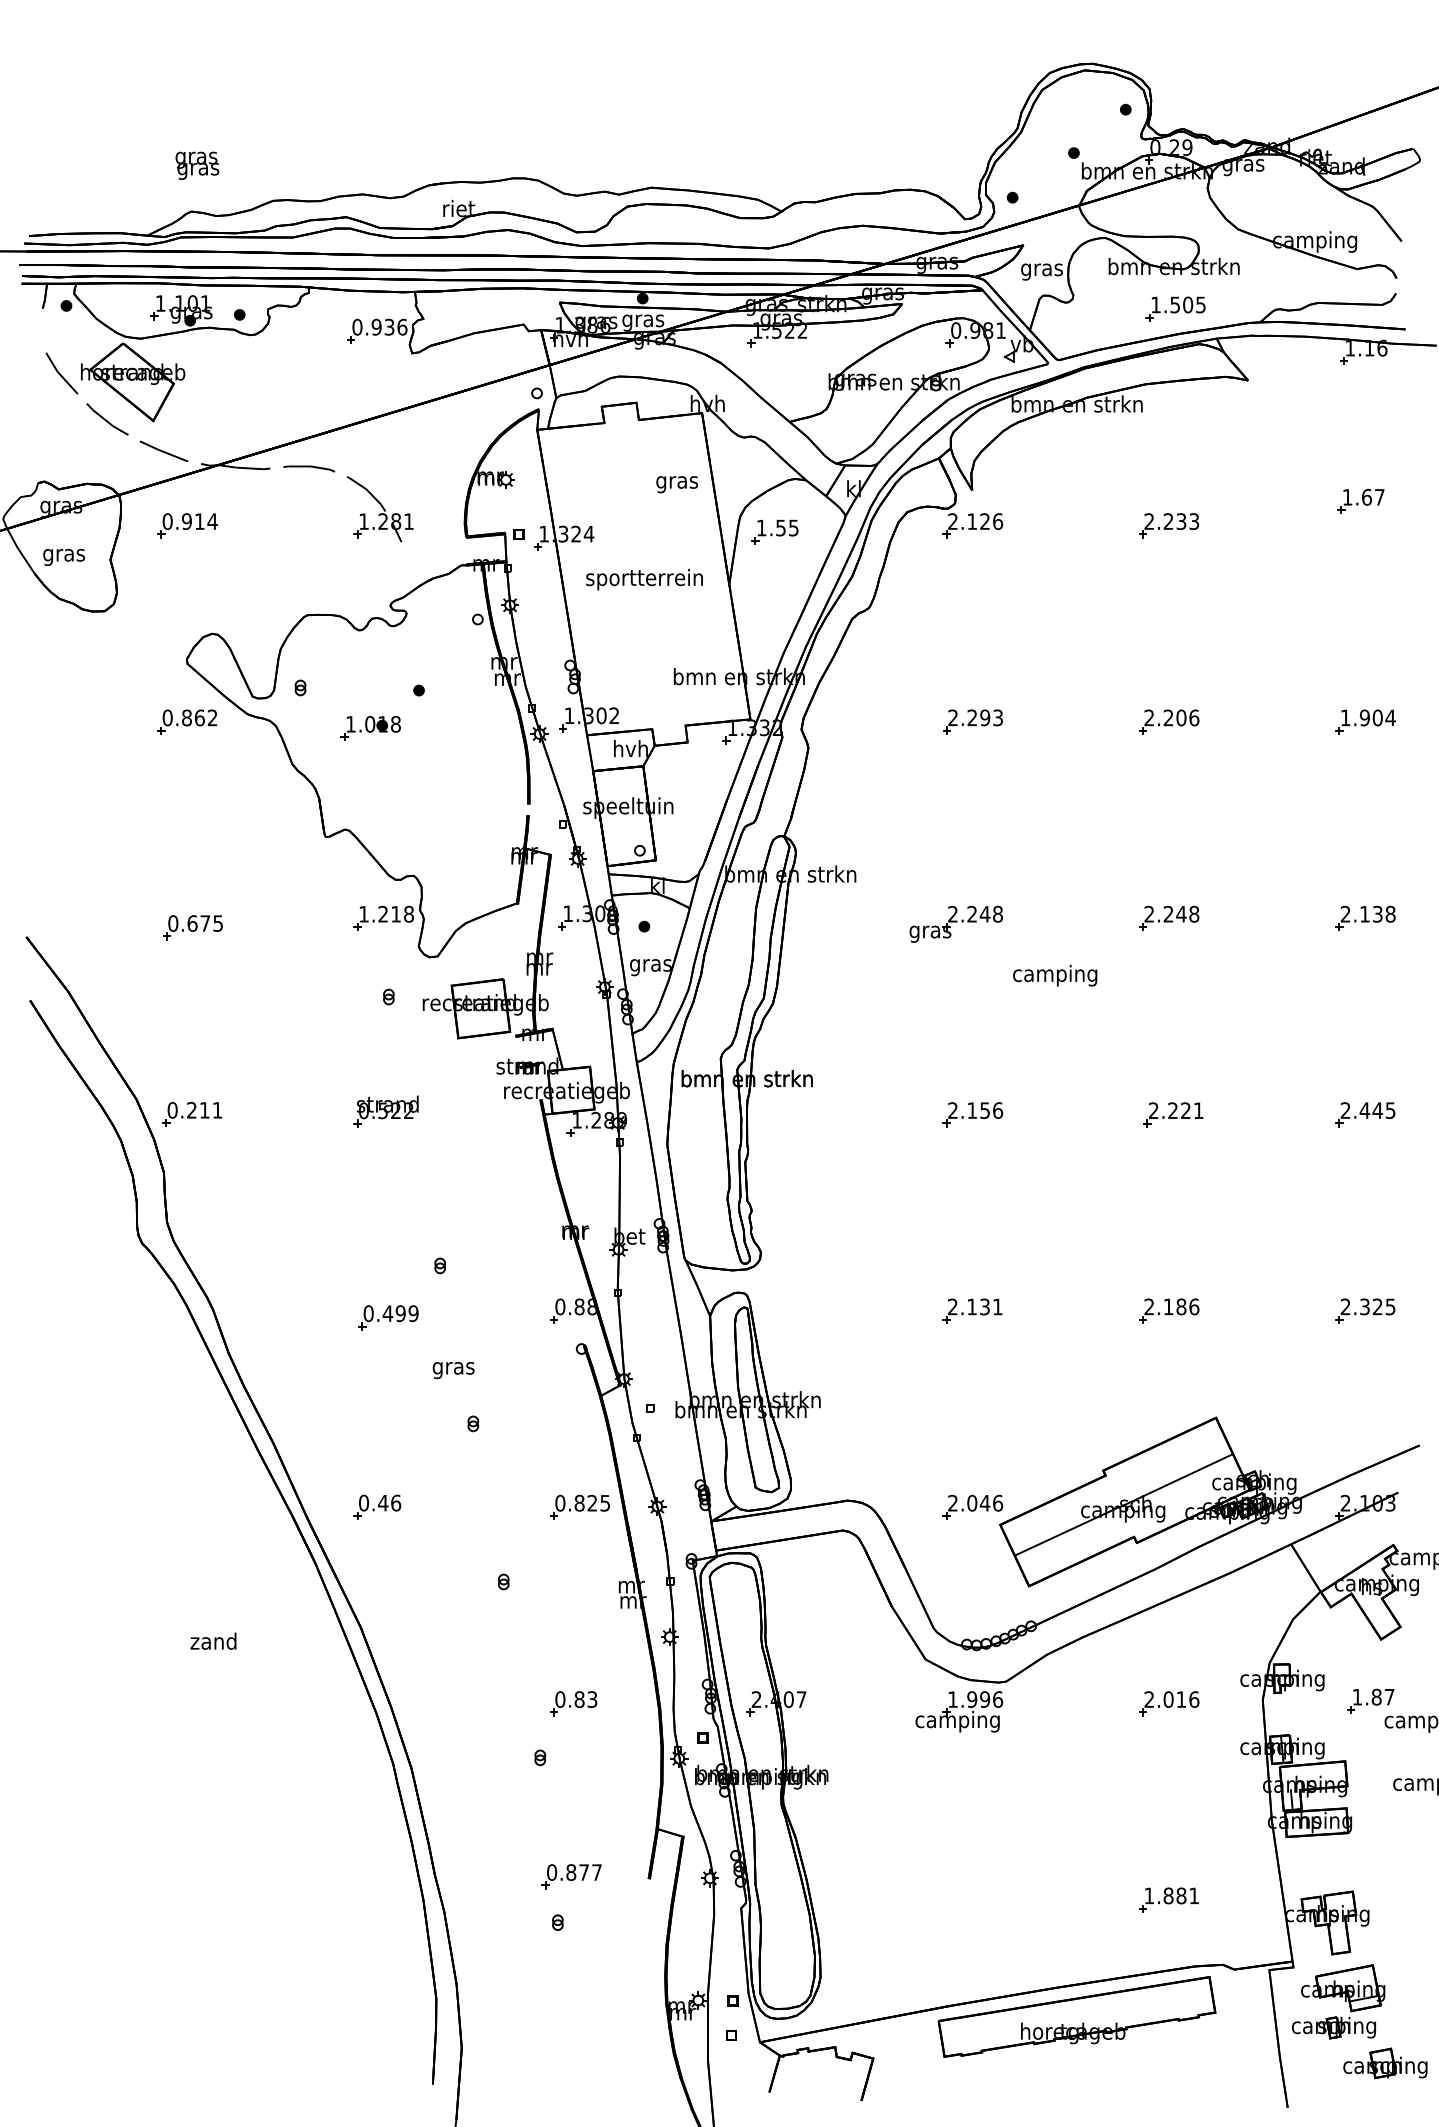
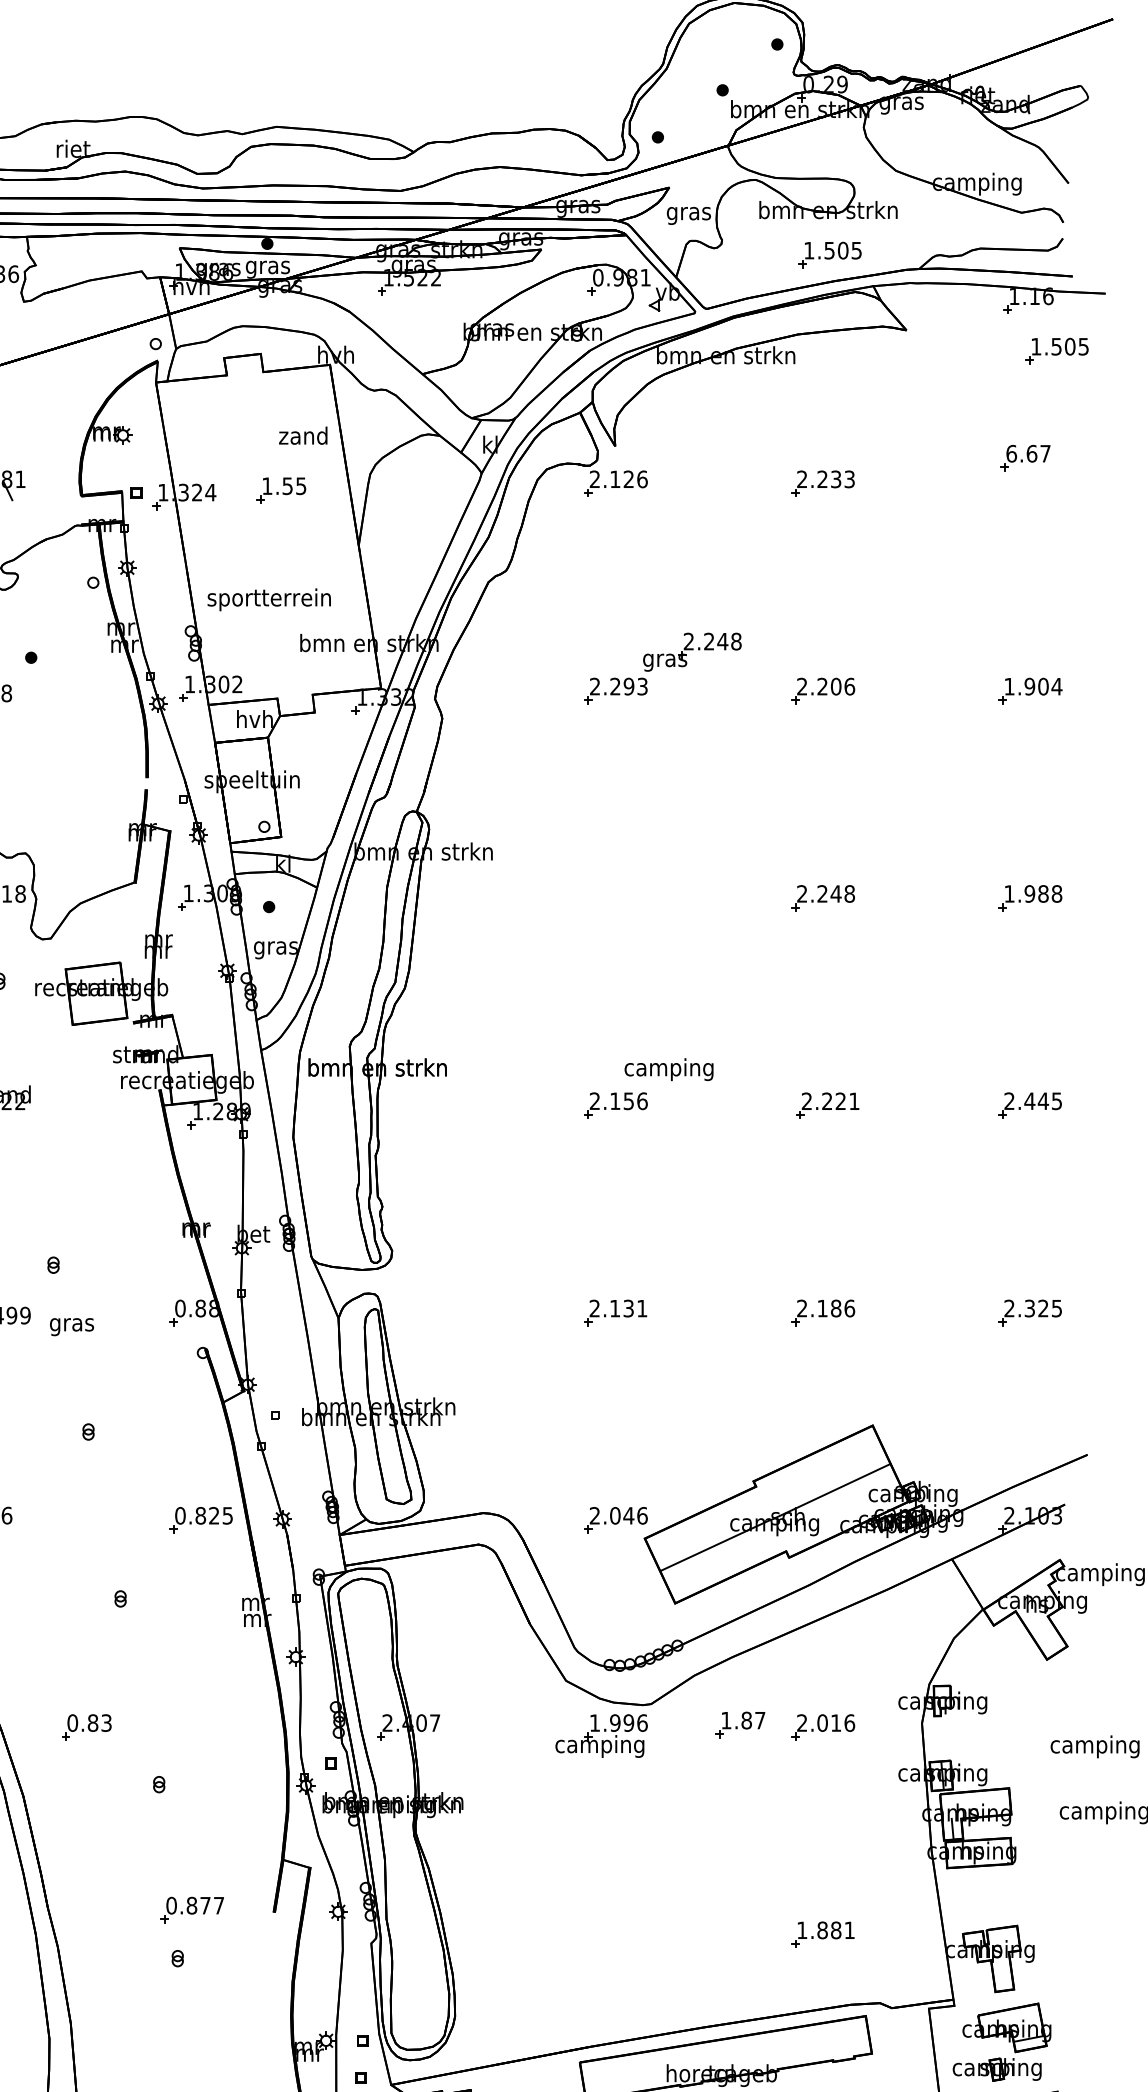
part: (1390, 399) -> (1056, 350), added
text: (676, 482) -> (303, 438), gras -> zand
text: (1347, 497) -> (1011, 453), 1.67 -> 6.67
part: (774, 531) -> (280, 489), moved
text: (644, 579) -> (269, 599), moved
text: (1361, 913) -> (1026, 893), 2.138 -> 1.988
part: (955, 923) -> (691, 651), moved
text: (1055, 975) -> (669, 1069), moved
text: (453, 1370) -> (71, 1327), moved
part: (1370, 1700) -> (740, 1724), moved
part: (573, 1703) -> (86, 1727), moved

